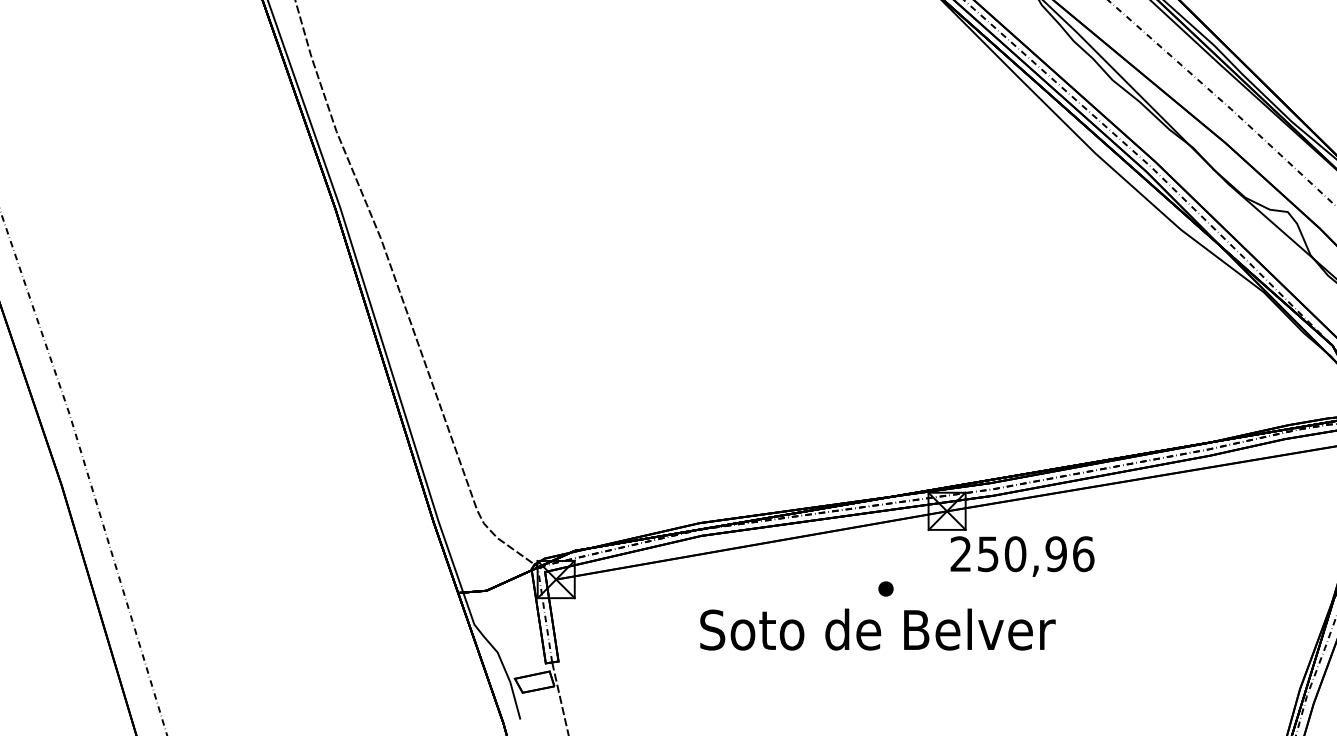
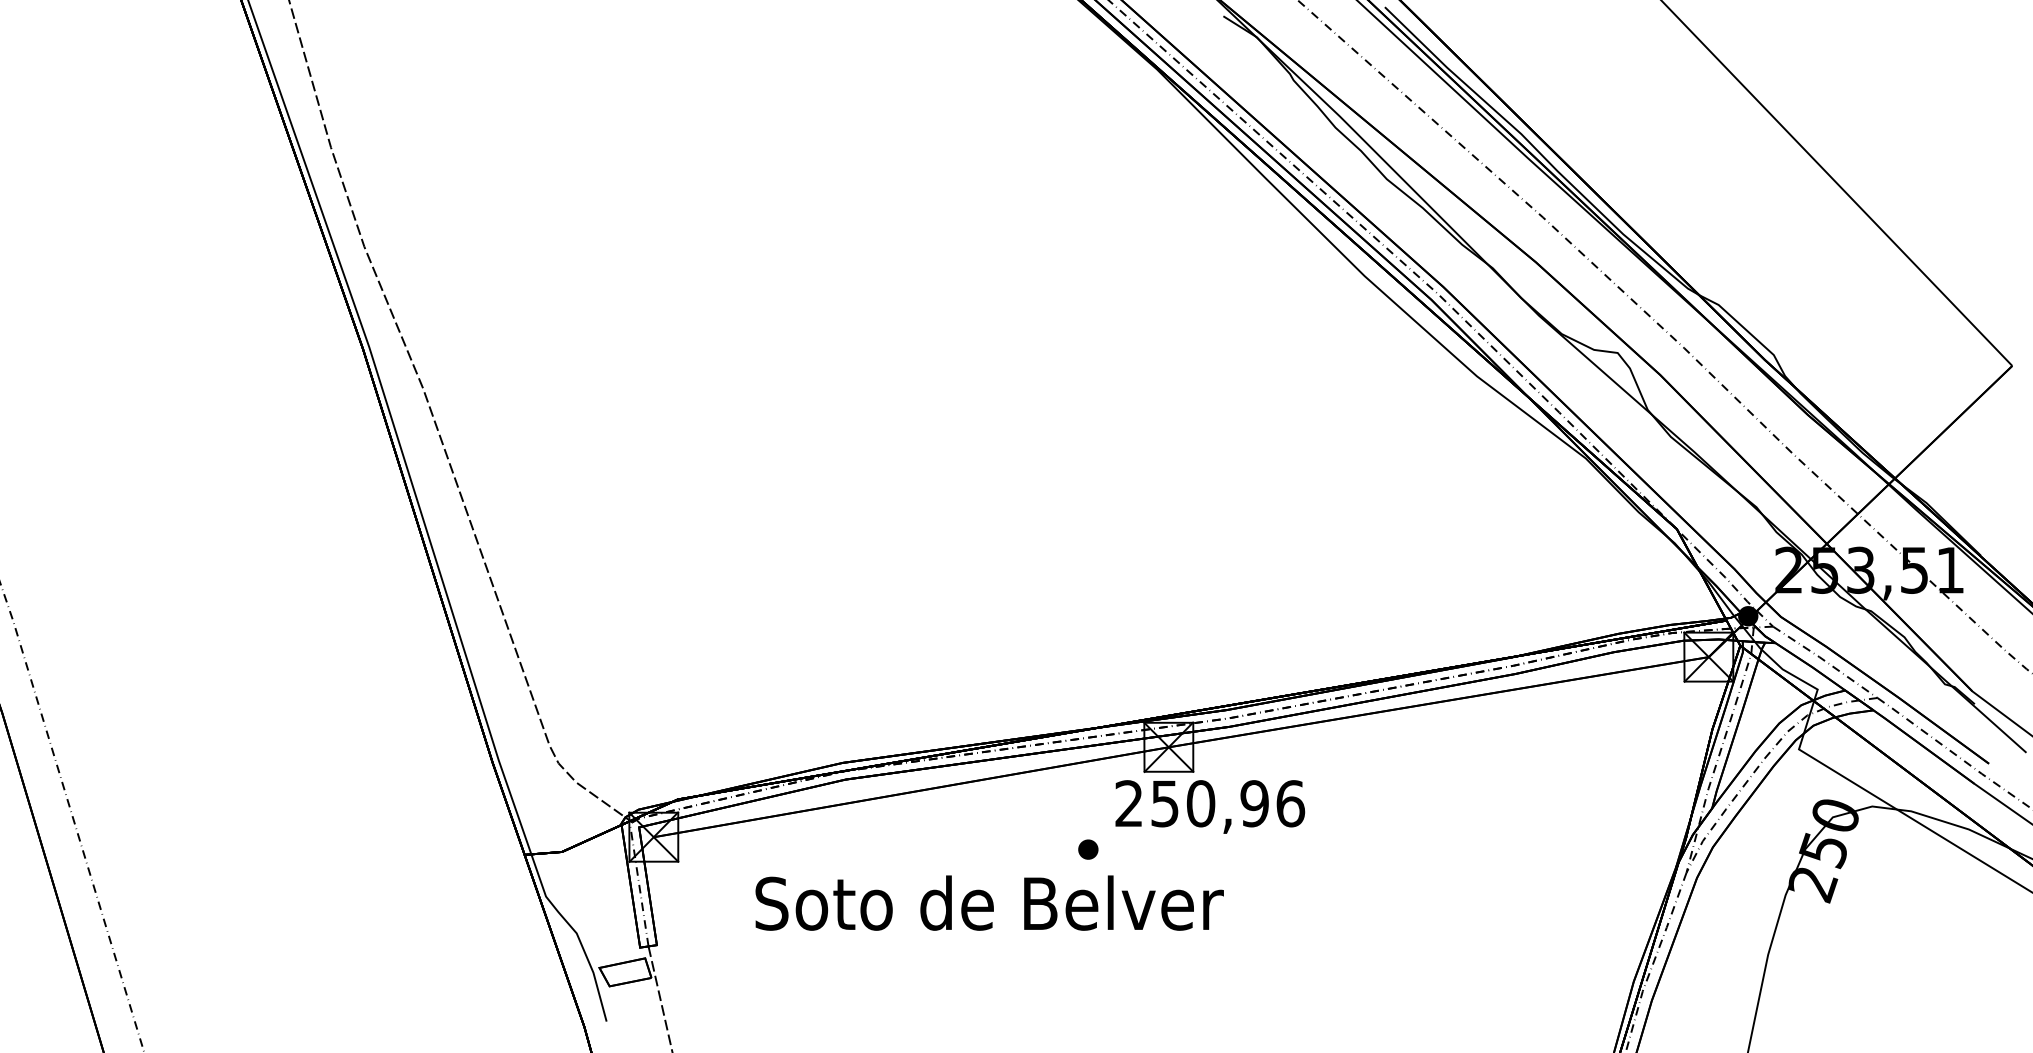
text: (1022, 556) -> (1210, 806), moved
text: (877, 629) -> (989, 902), moved

